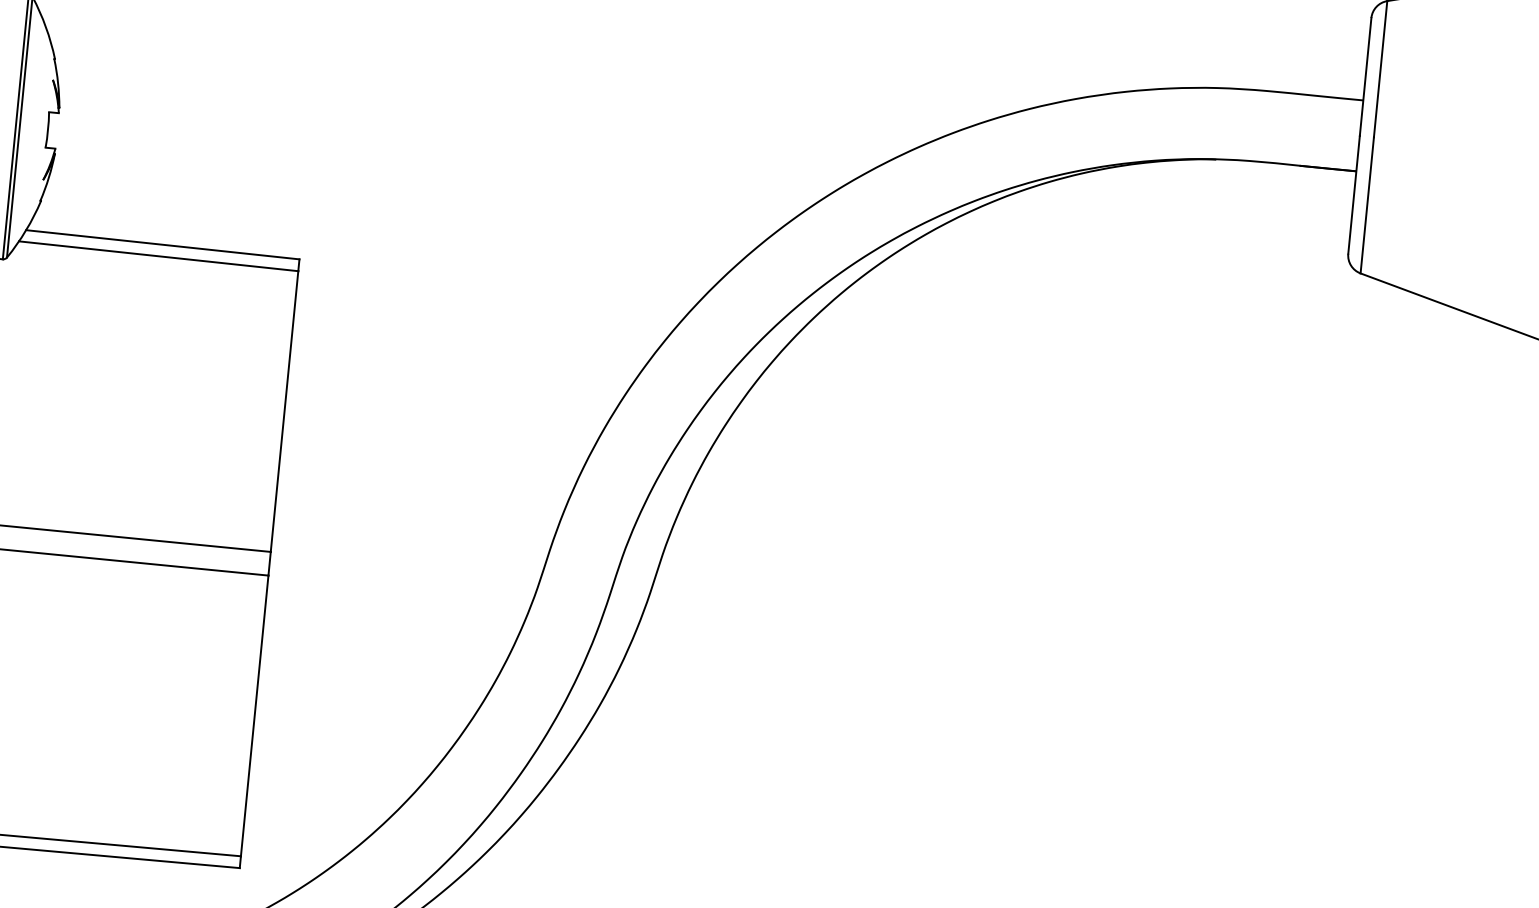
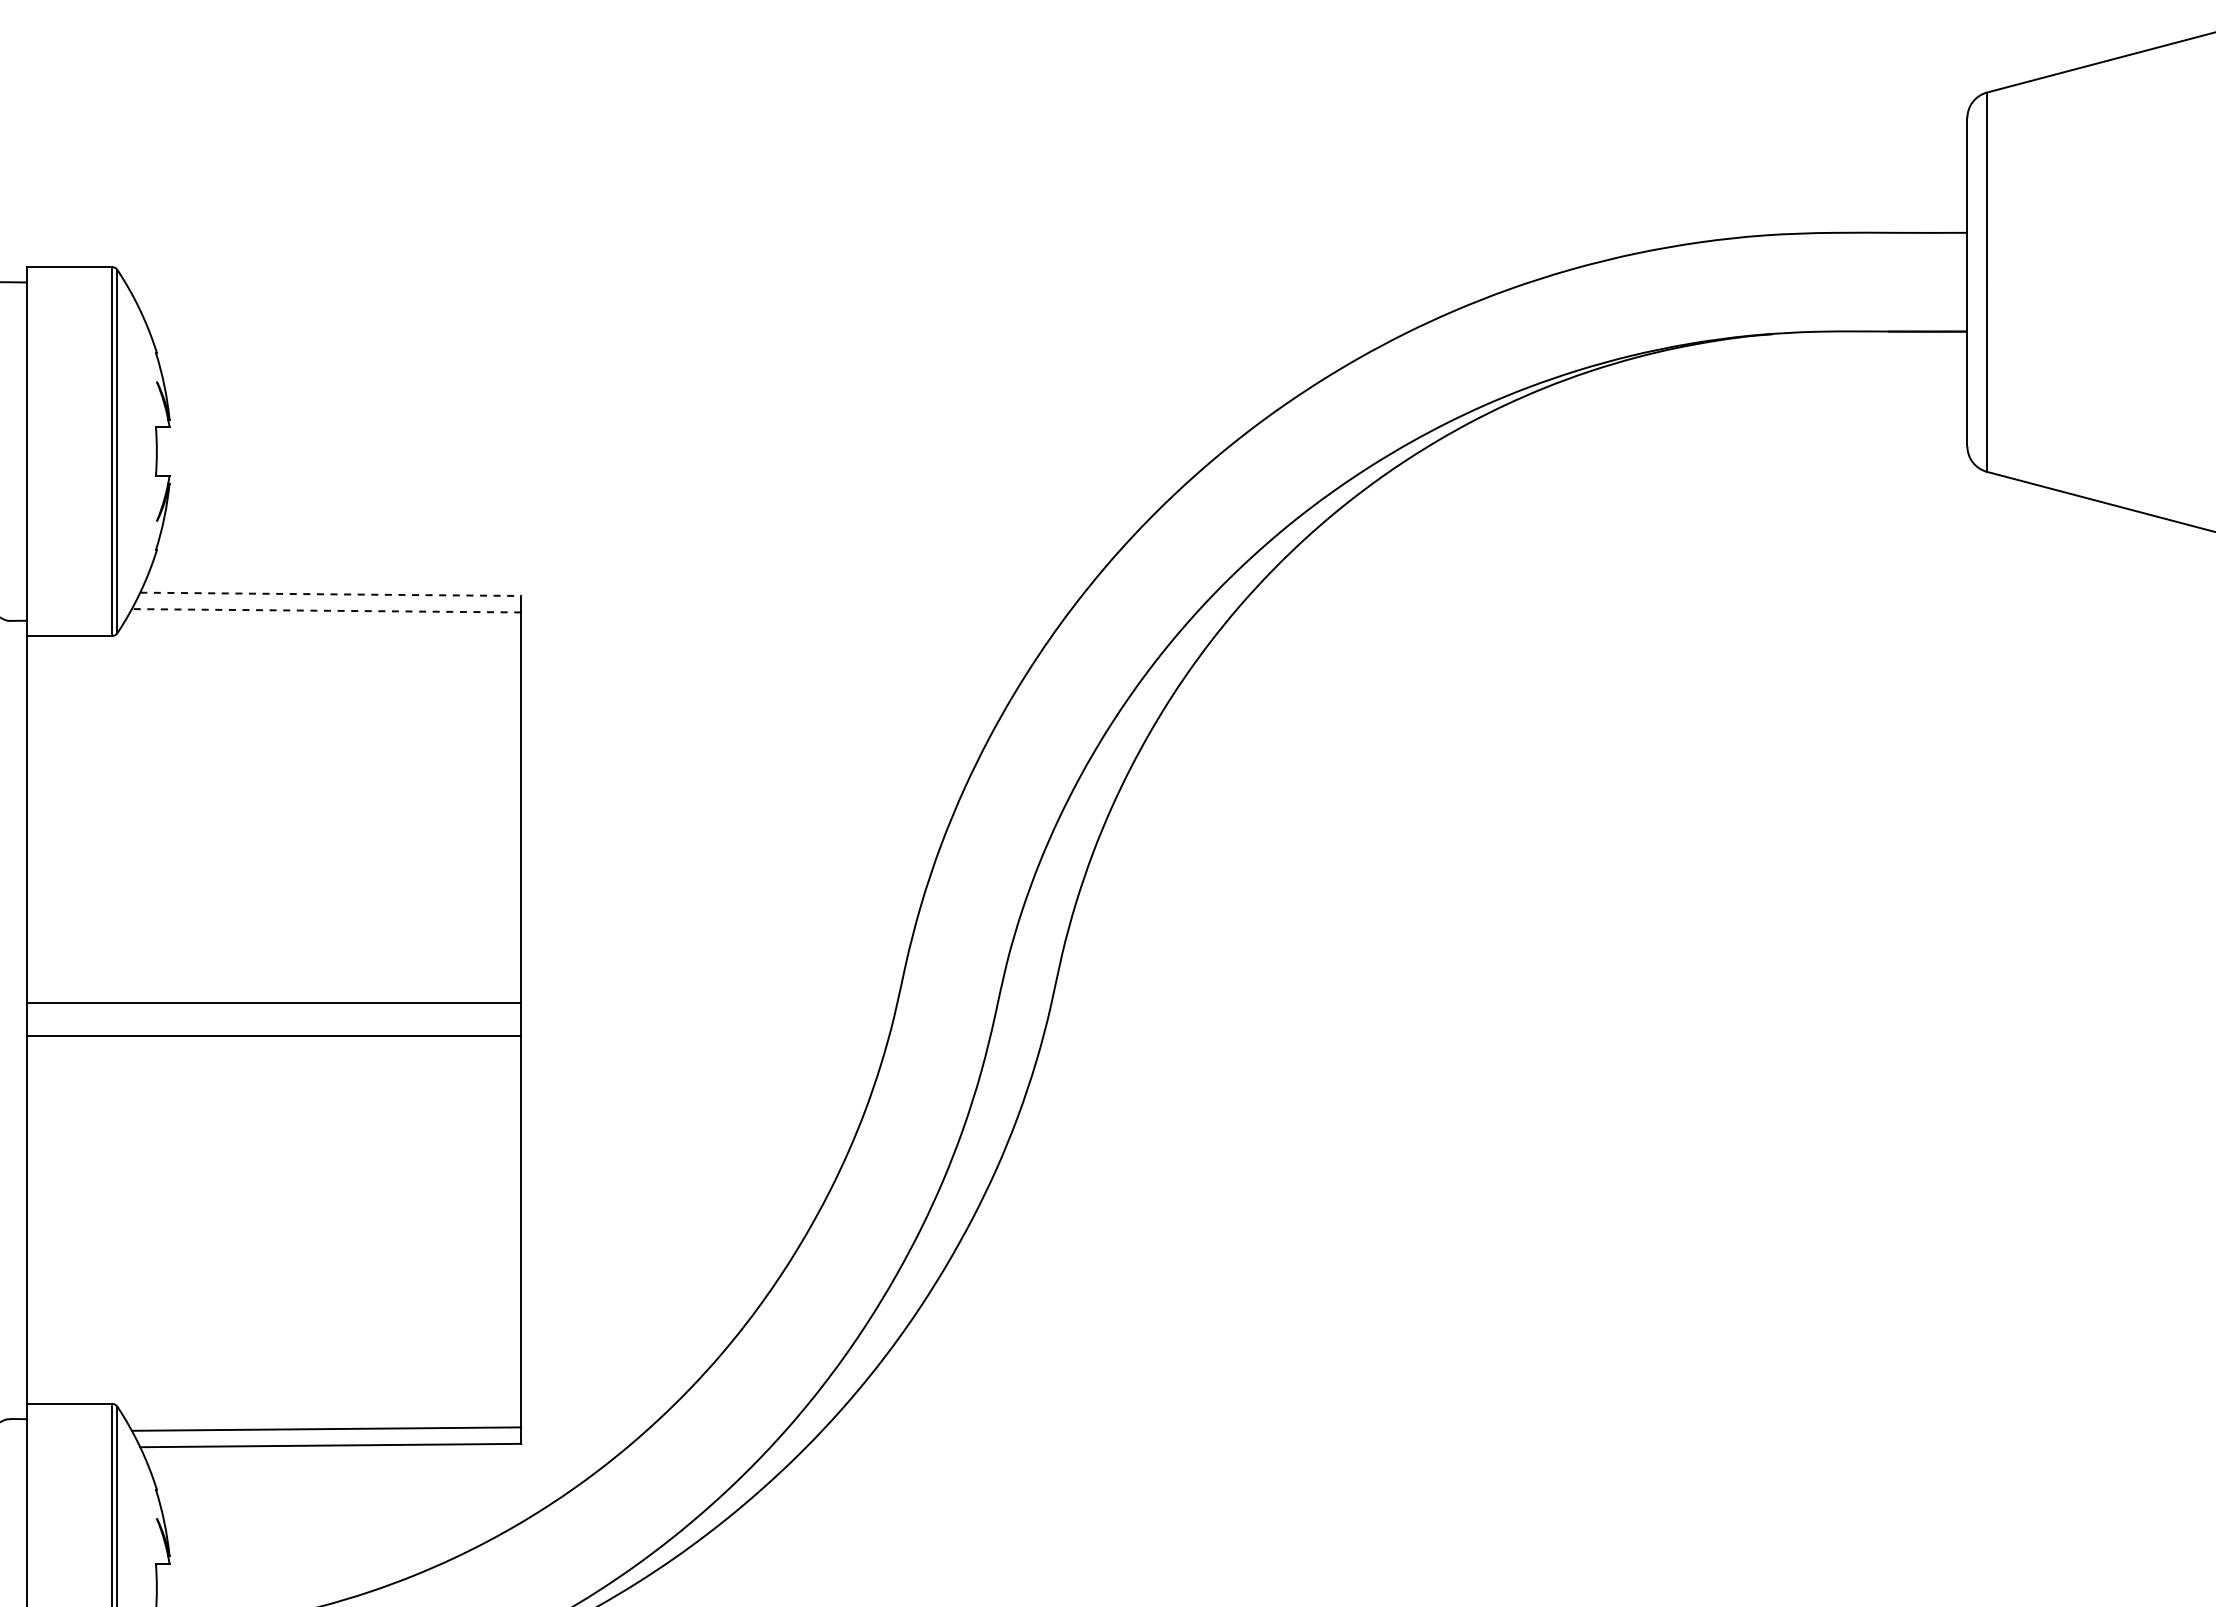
line: (163, 244) -> (331, 594), solid -> dashed
line: (158, 256) -> (326, 610), solid -> dashed

